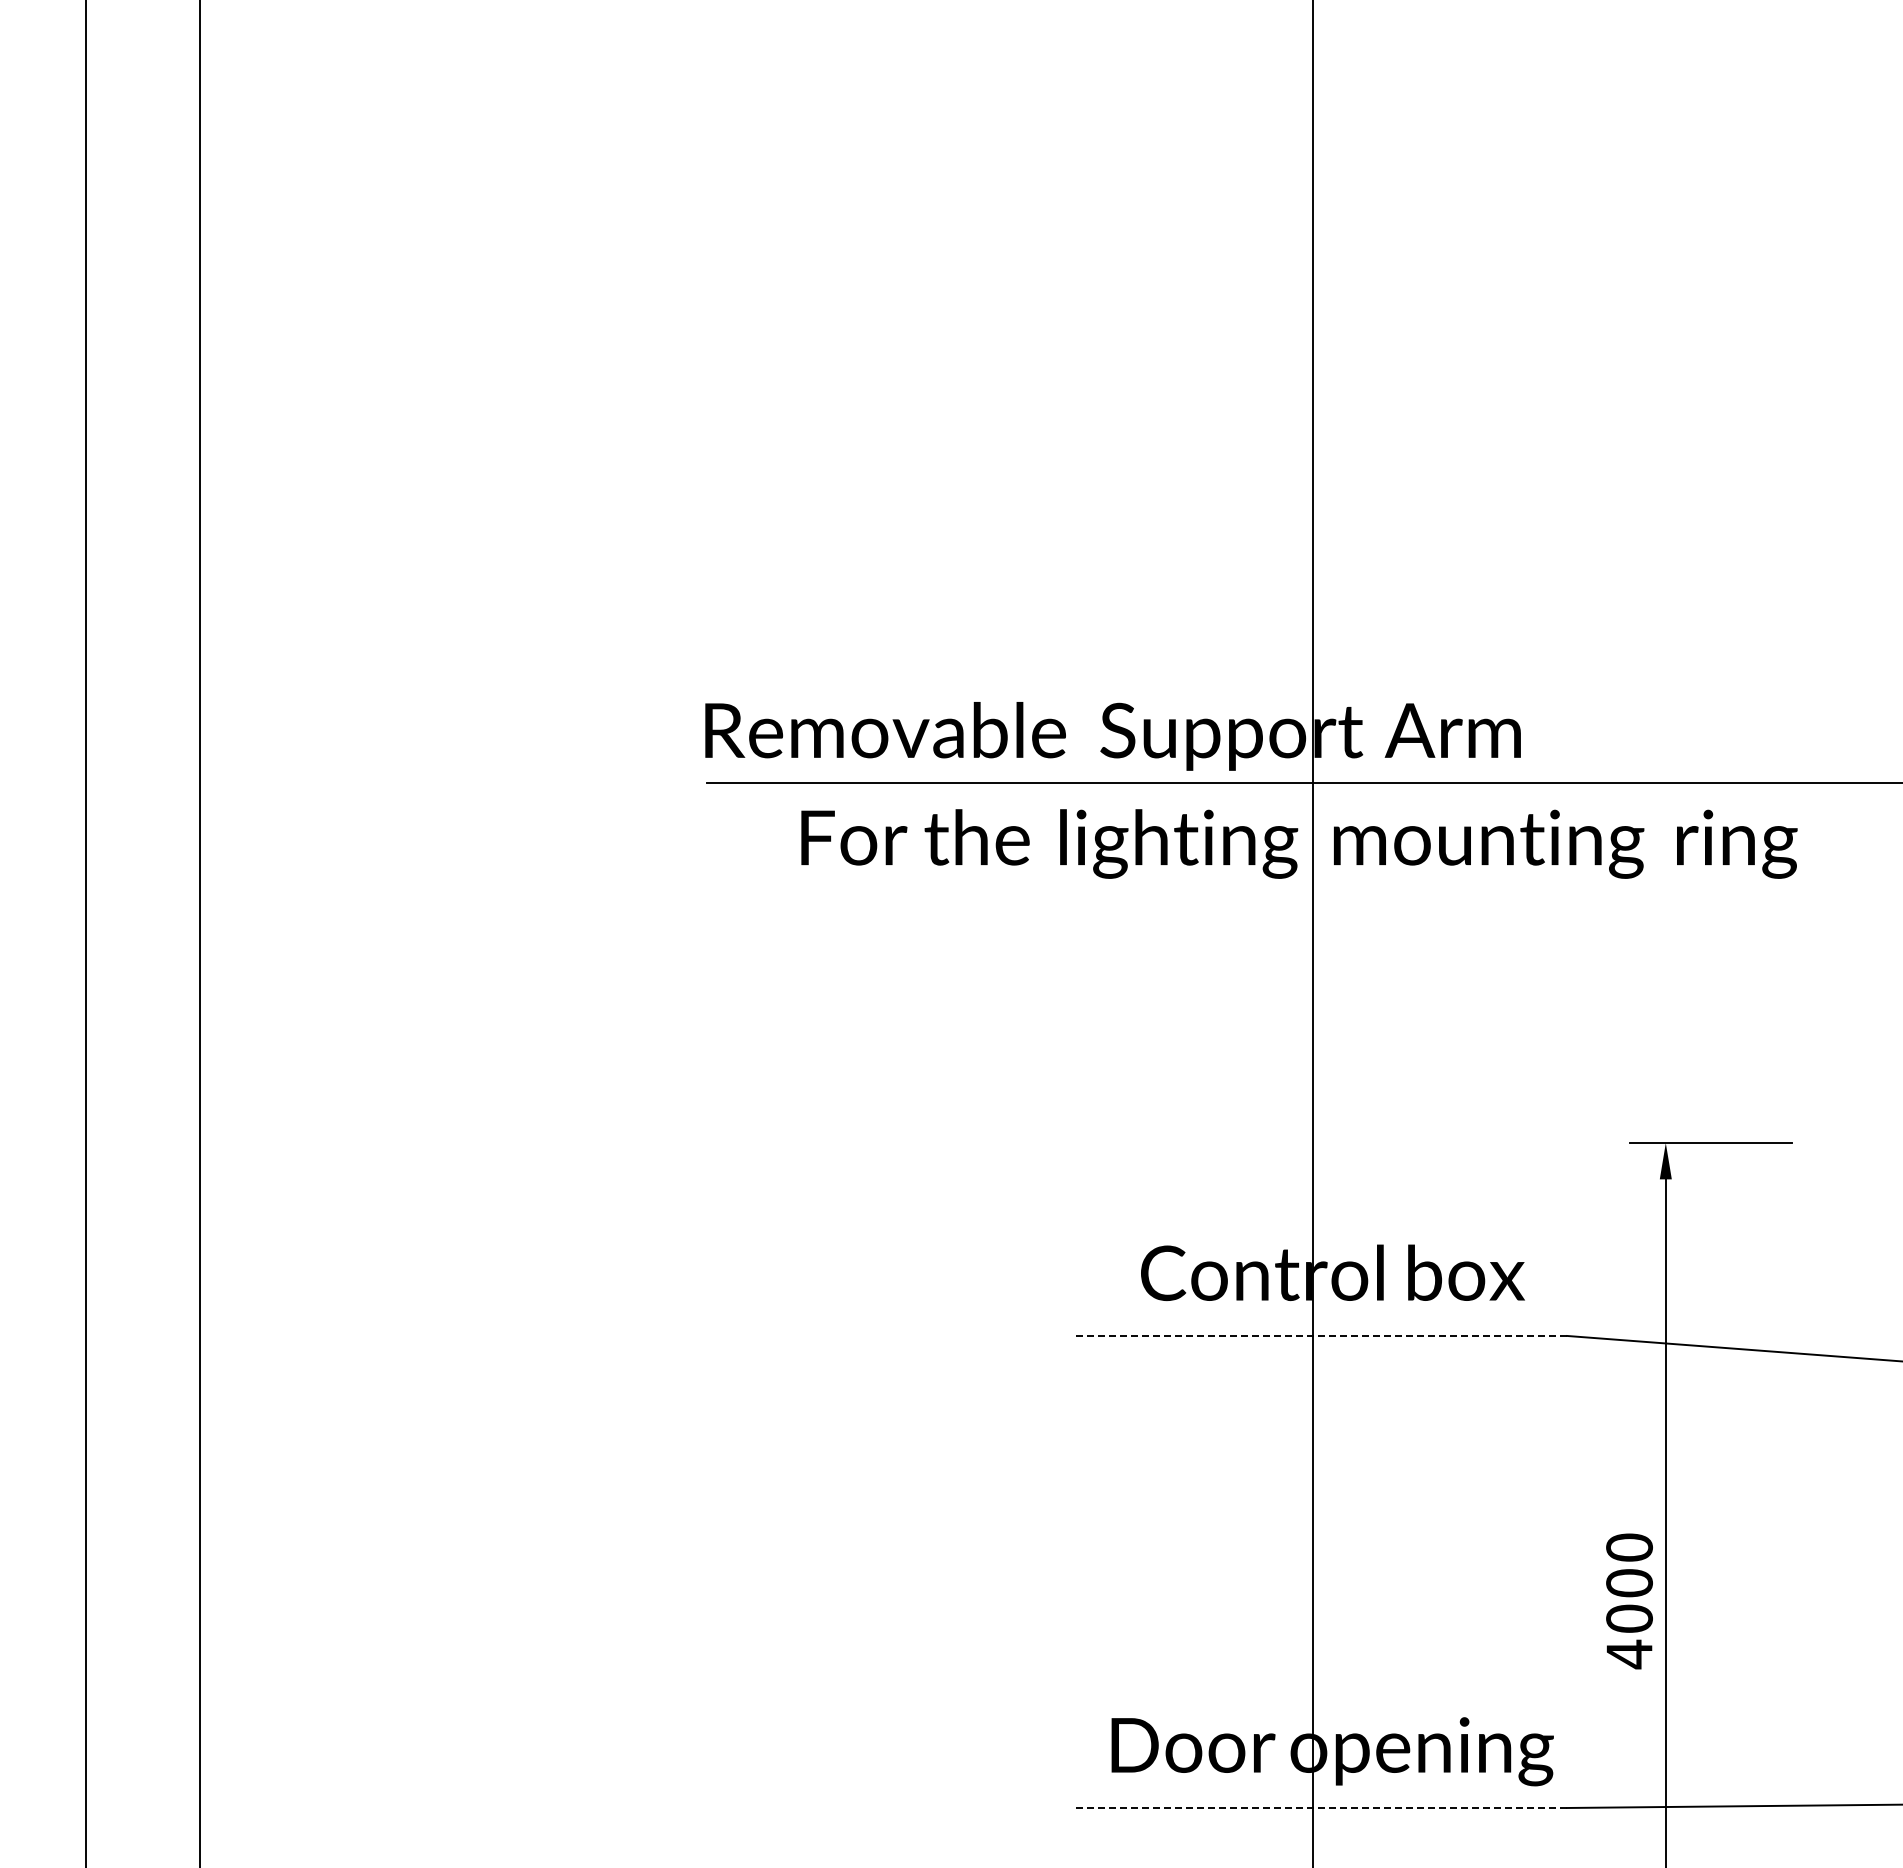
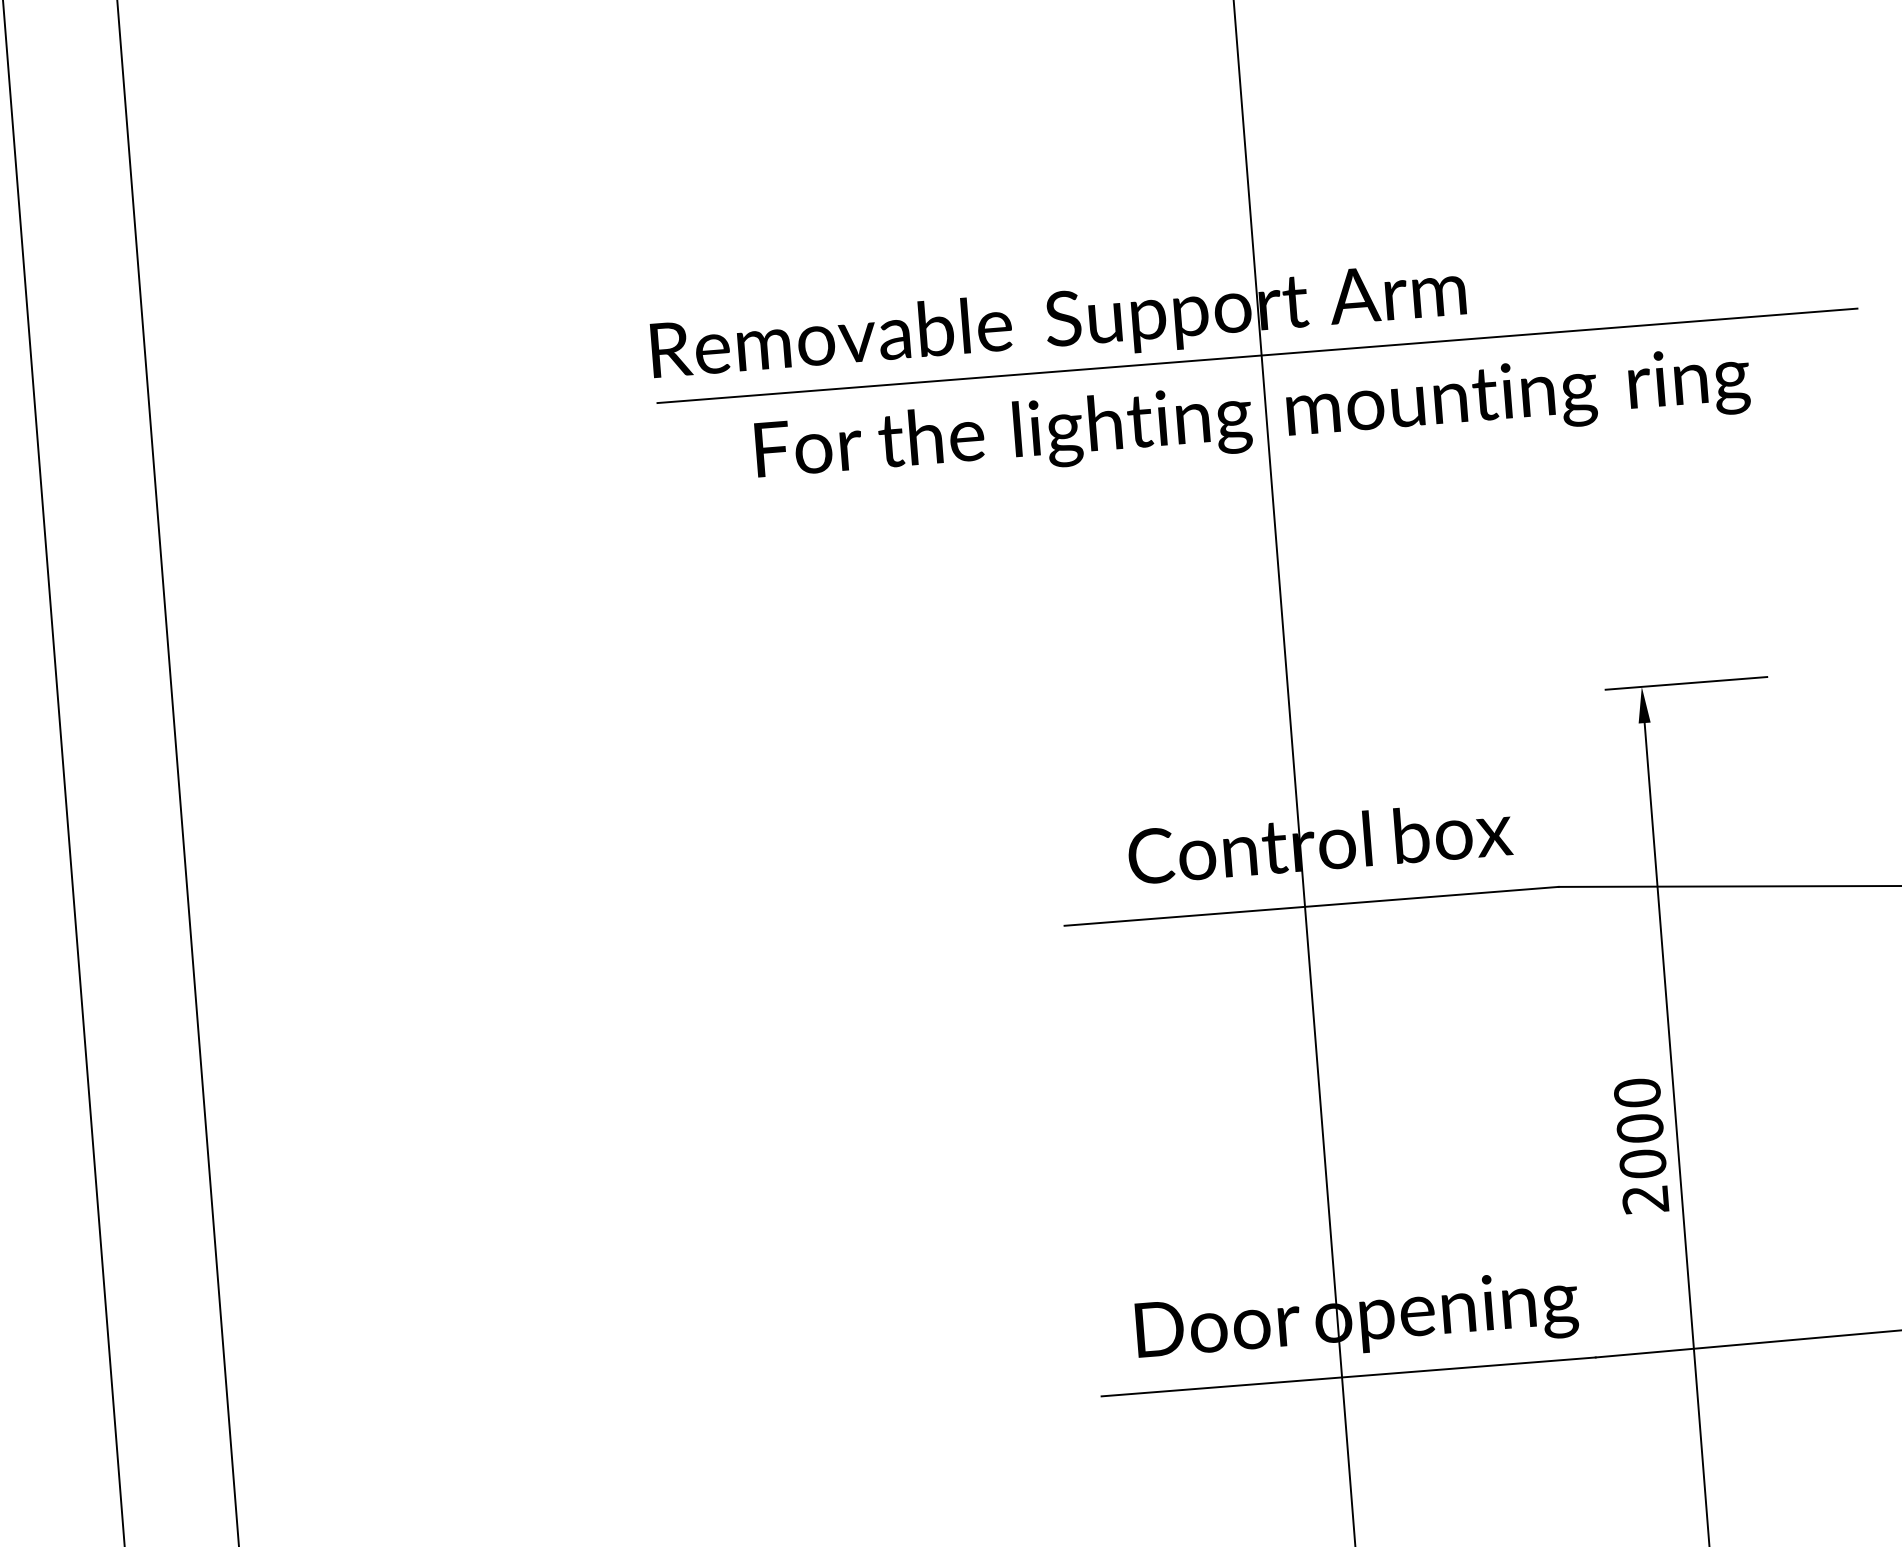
line: (1319, 1335) -> (1311, 905), dashed -> solid
text: (1629, 1654) -> (1645, 1199), 4000 -> 2000
line: (1319, 1807) -> (1348, 1376), dashed -> solid

